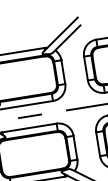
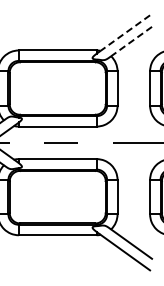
line: (62, 33) -> (124, 33), solid -> dashed
line: (67, 37) -> (131, 41), solid -> dashed

